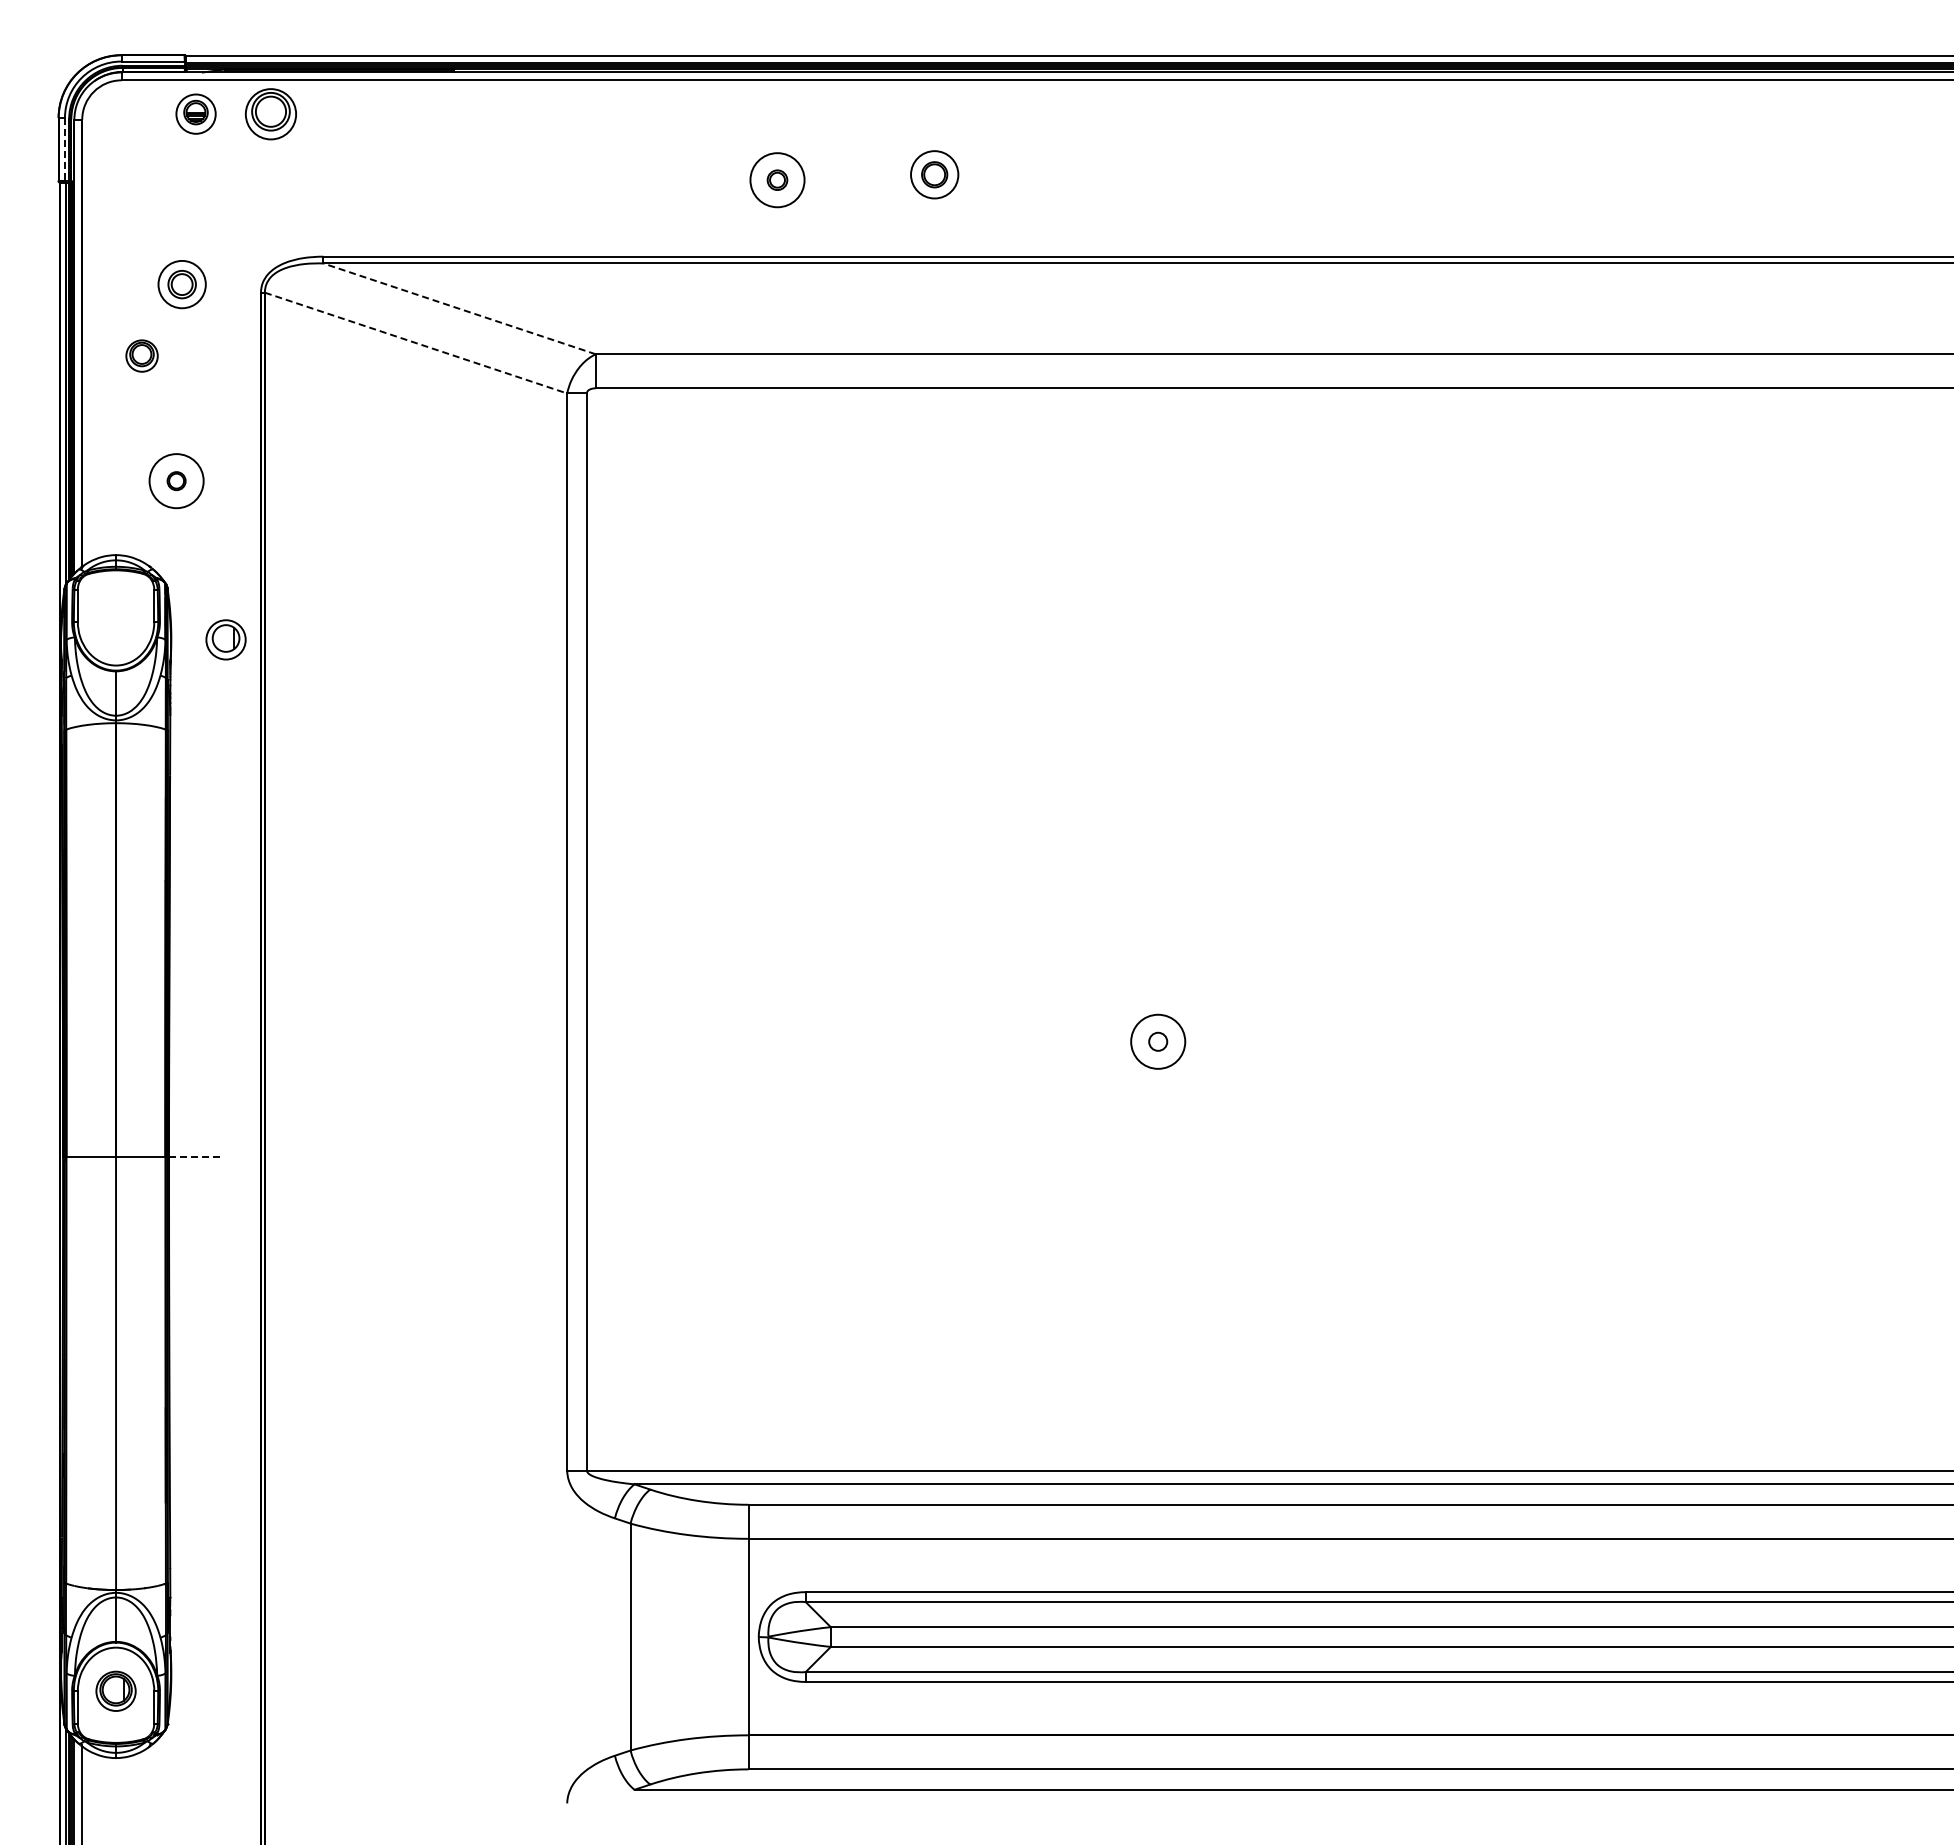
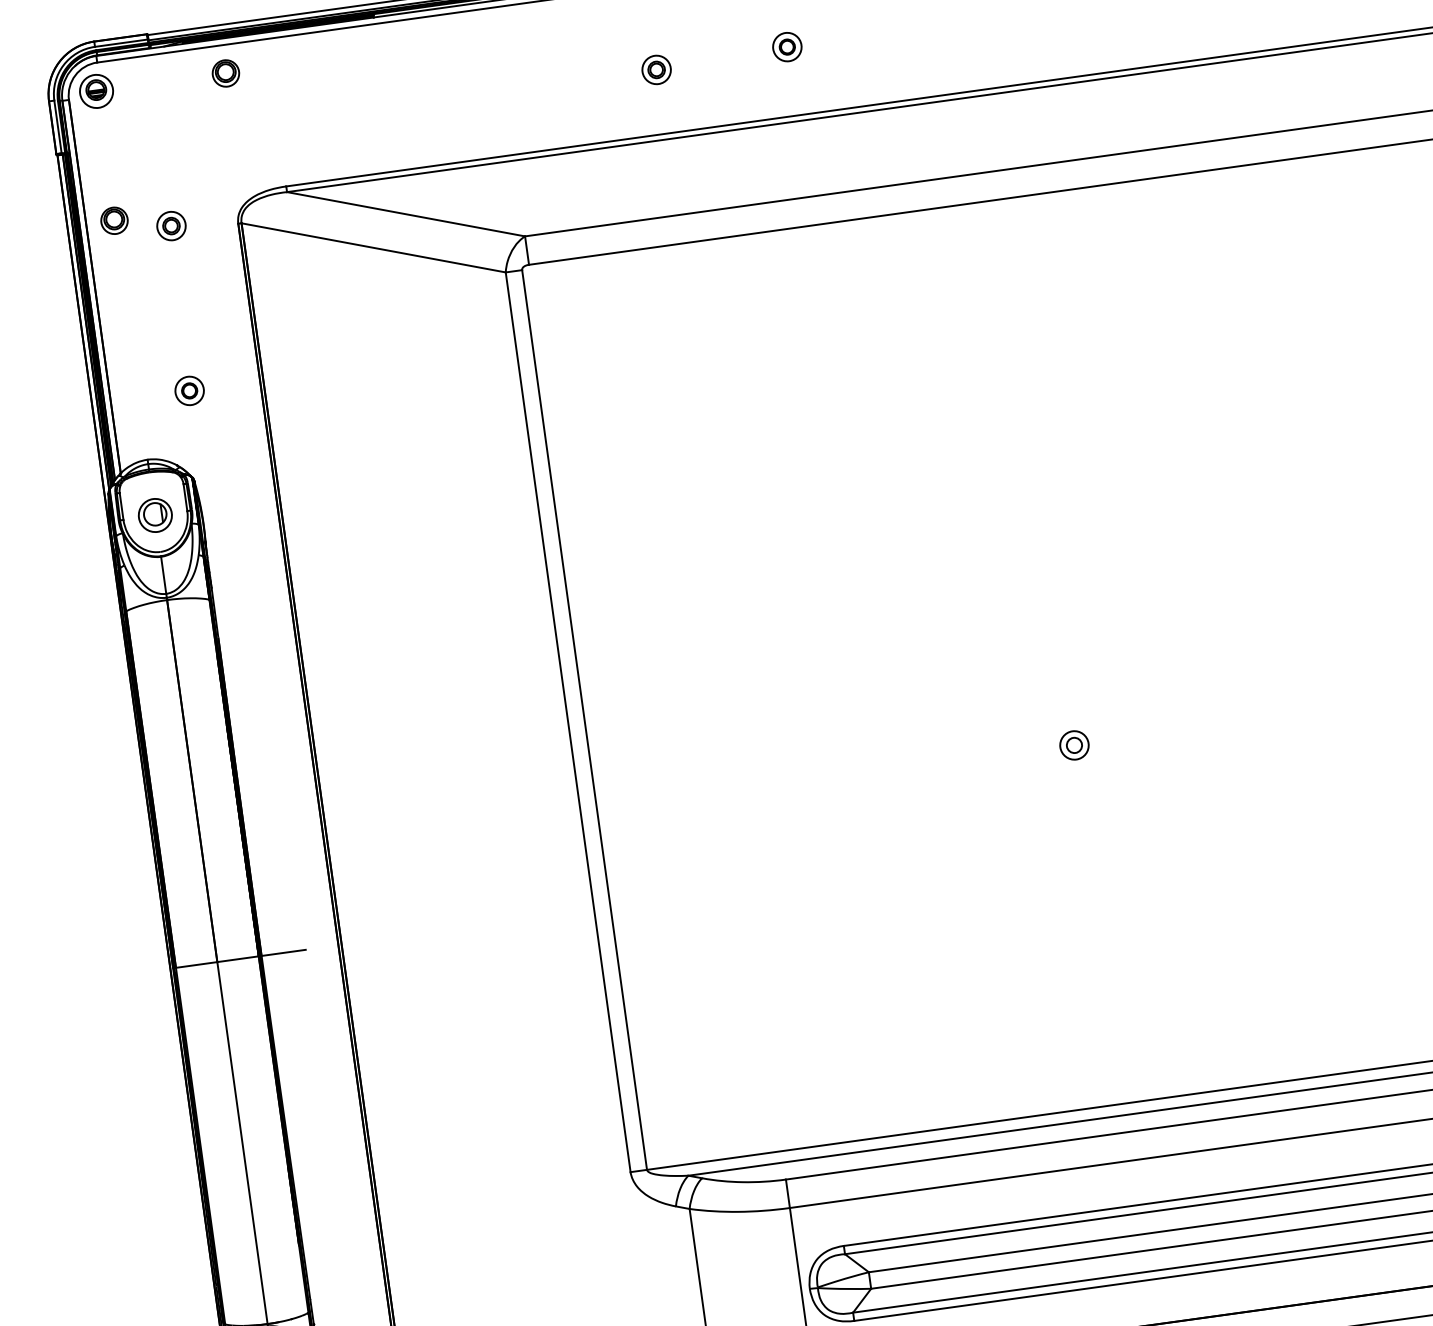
part: (195, 113) -> (96, 90), moved
part: (270, 113) -> (225, 72), size x0.62
line: (64, 150) -> (57, 127), dashed -> solid
part: (934, 174) -> (787, 46), size x0.71
circle: (777, 180) -> (656, 70), size x0.62
part: (181, 284) -> (170, 226), size x0.71
line: (459, 308) -> (405, 213), dashed -> solid
line: (416, 343) -> (374, 248), dashed -> solid
part: (141, 355) -> (113, 220), moved
circle: (176, 481) -> (189, 391), size x0.62
part: (225, 639) -> (154, 515), moved
circle: (1158, 1041) -> (1074, 745), size x0.62
line: (195, 1156) -> (283, 952), dashed -> solid

